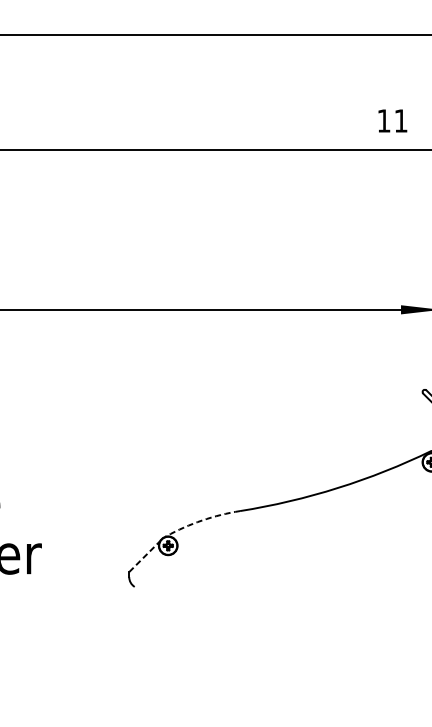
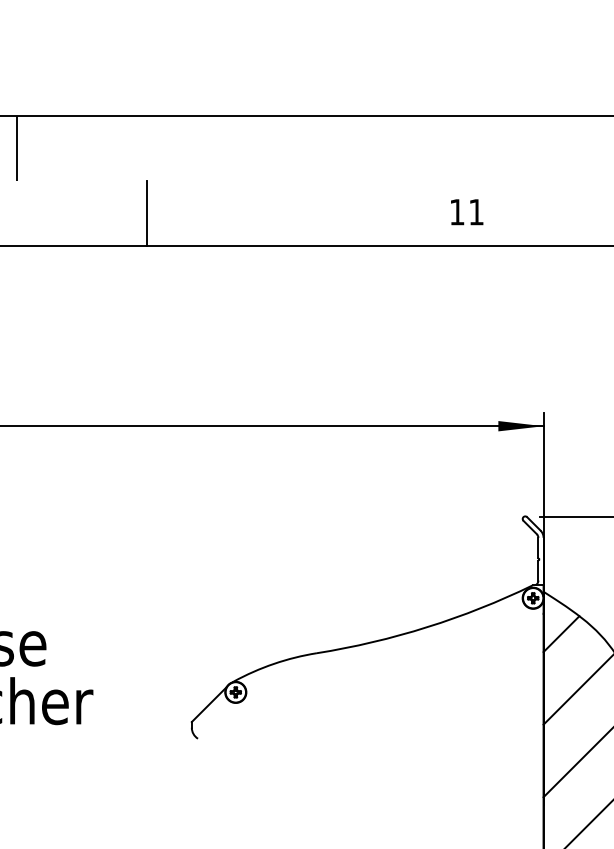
line: (89, 121) -> (146, 213), added
text: (393, 121) -> (467, 212), moved
arc: (202, 520) -> (274, 663), dashed -> solid
line: (144, 556) -> (209, 704), dashed -> solid

